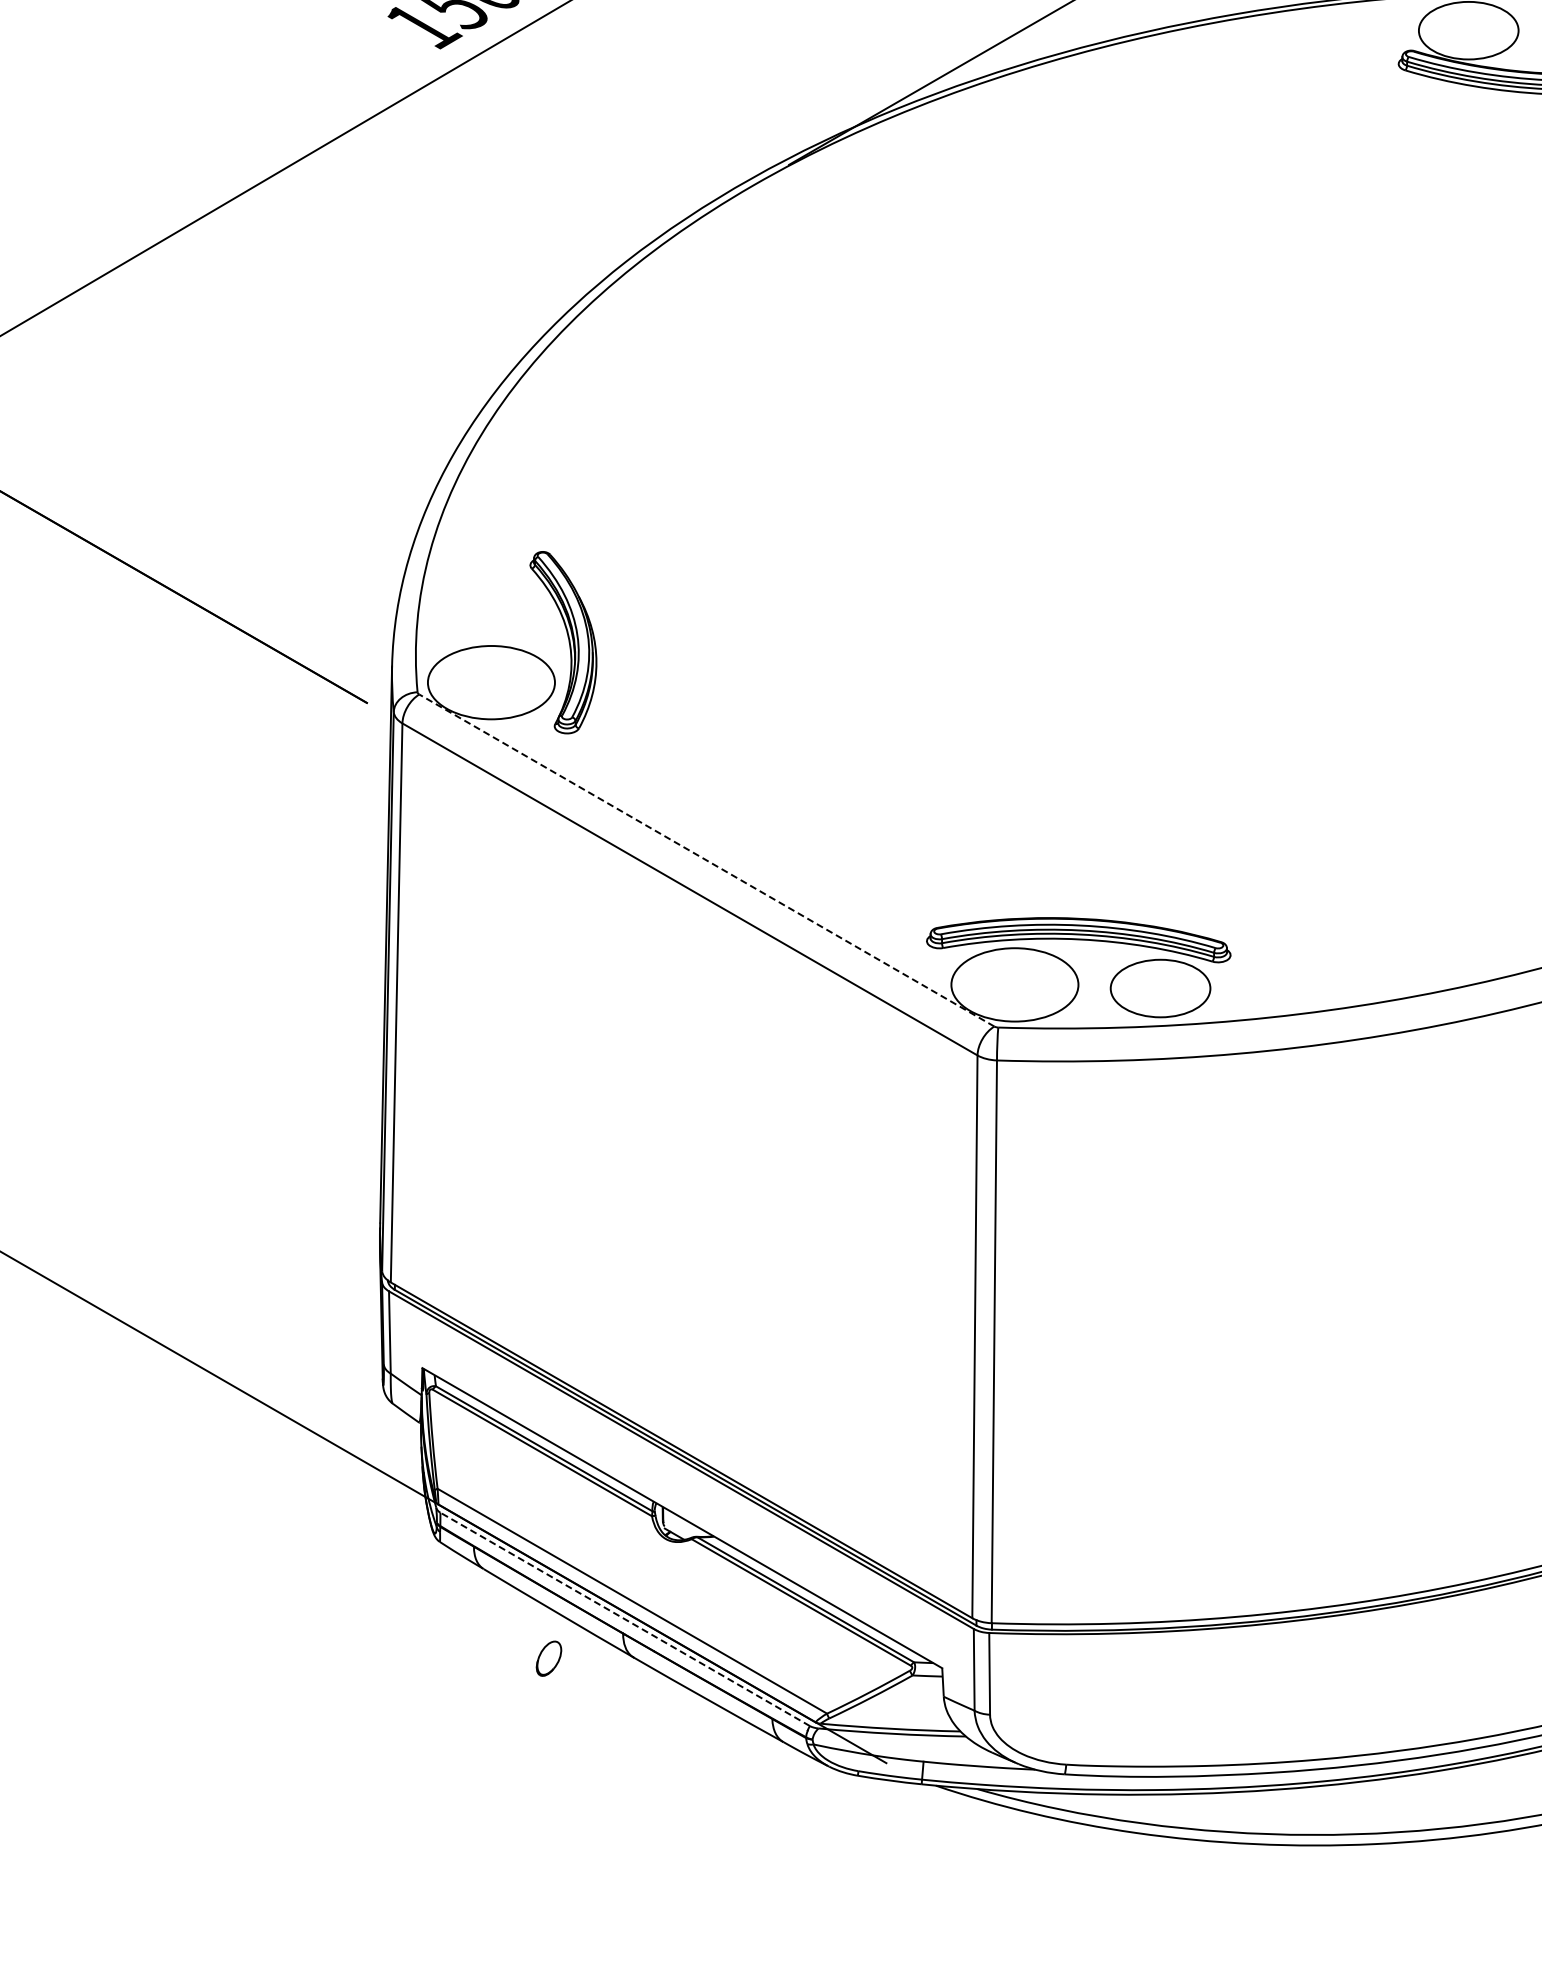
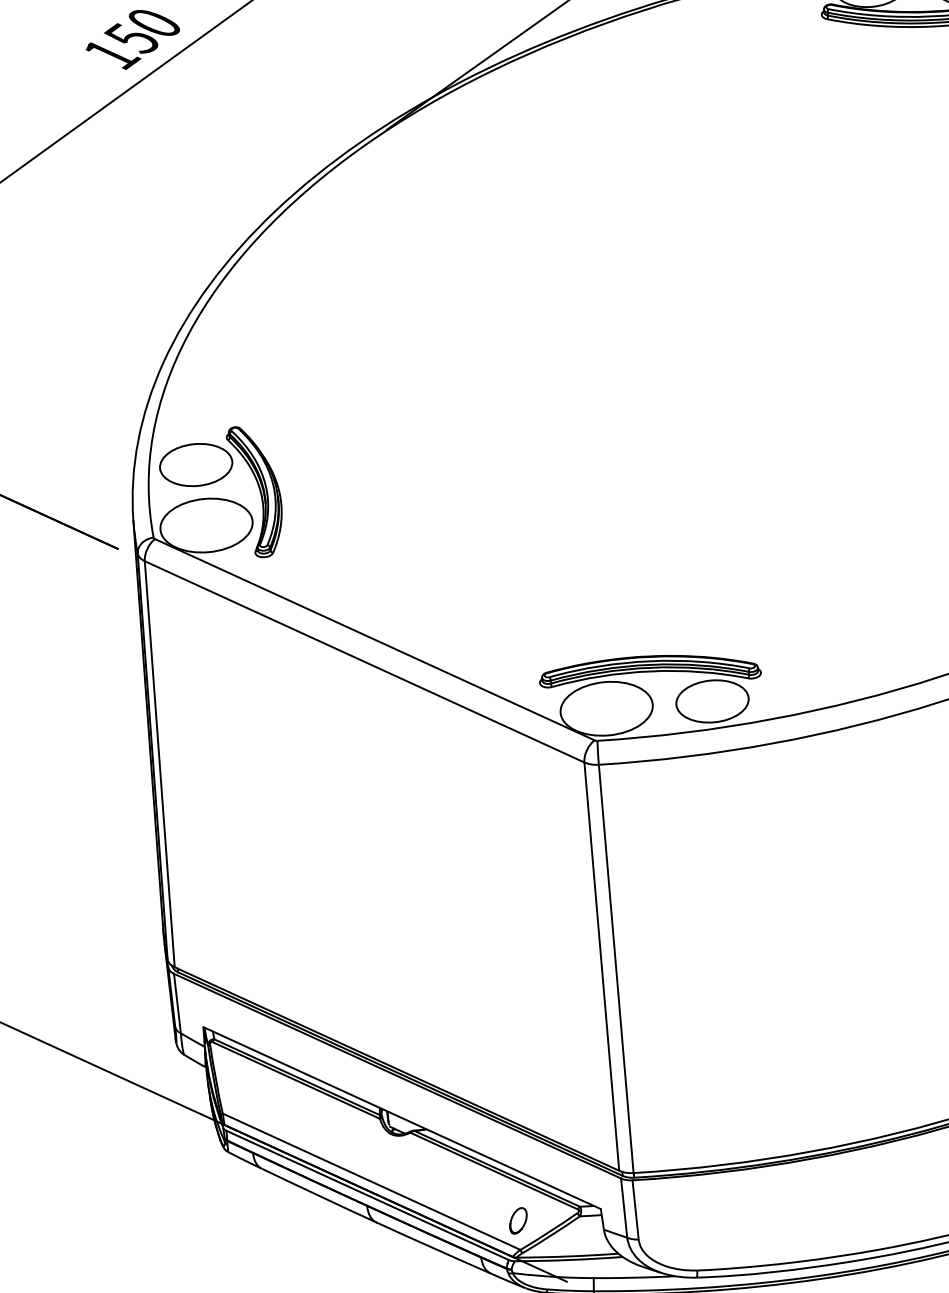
part: (484, 598) -> (195, 465), added
line: (706, 860) -> (374, 639), dashed -> solid
line: (624, 1619) -> (367, 1195), dashed -> solid
part: (548, 1658) -> (518, 1220), moved

